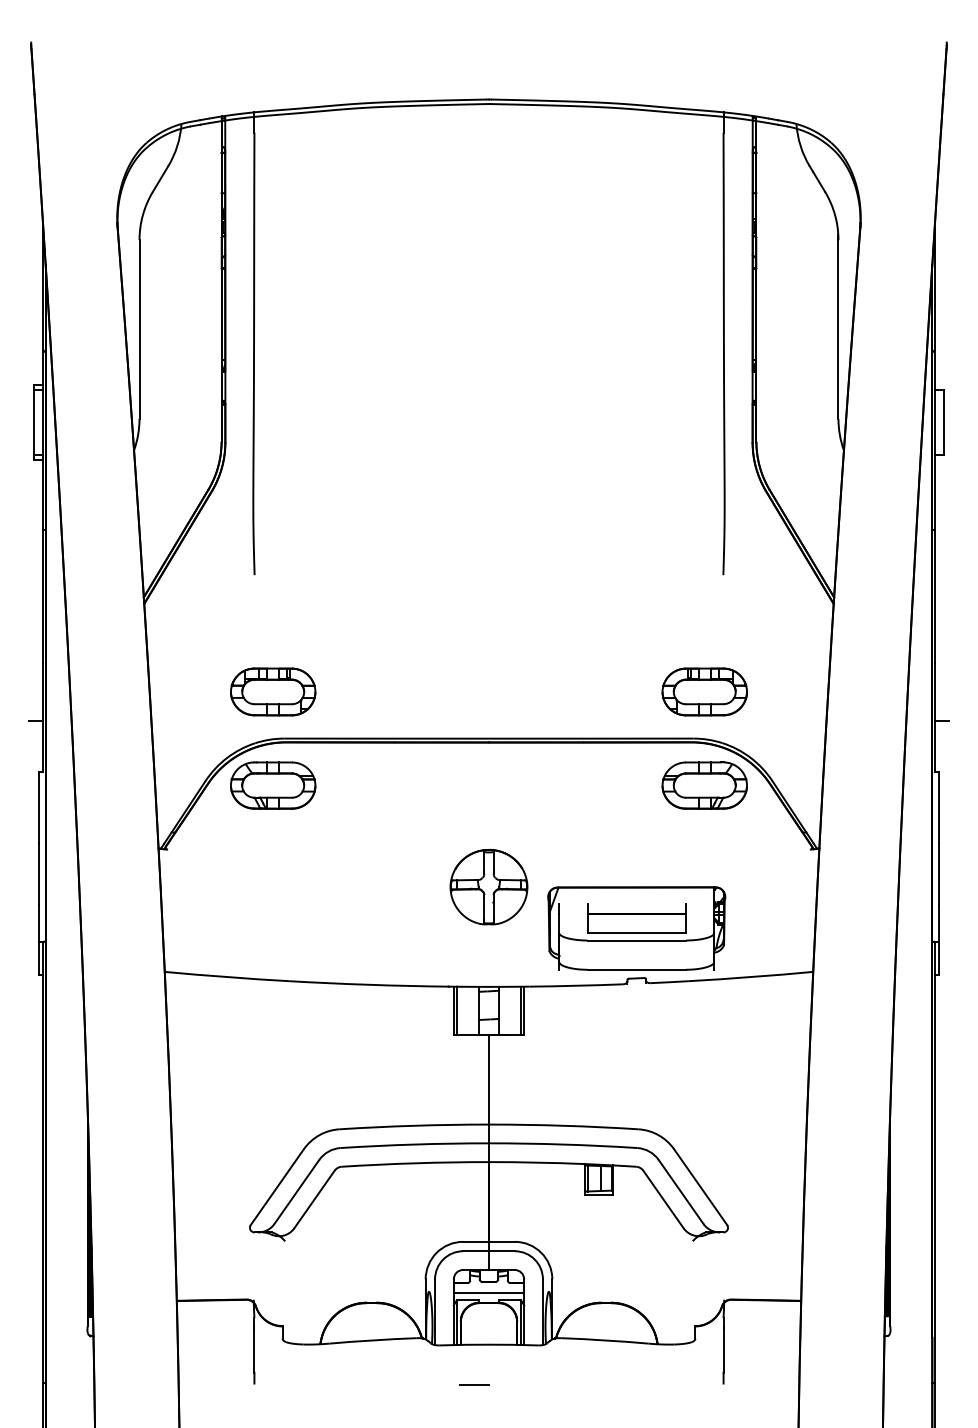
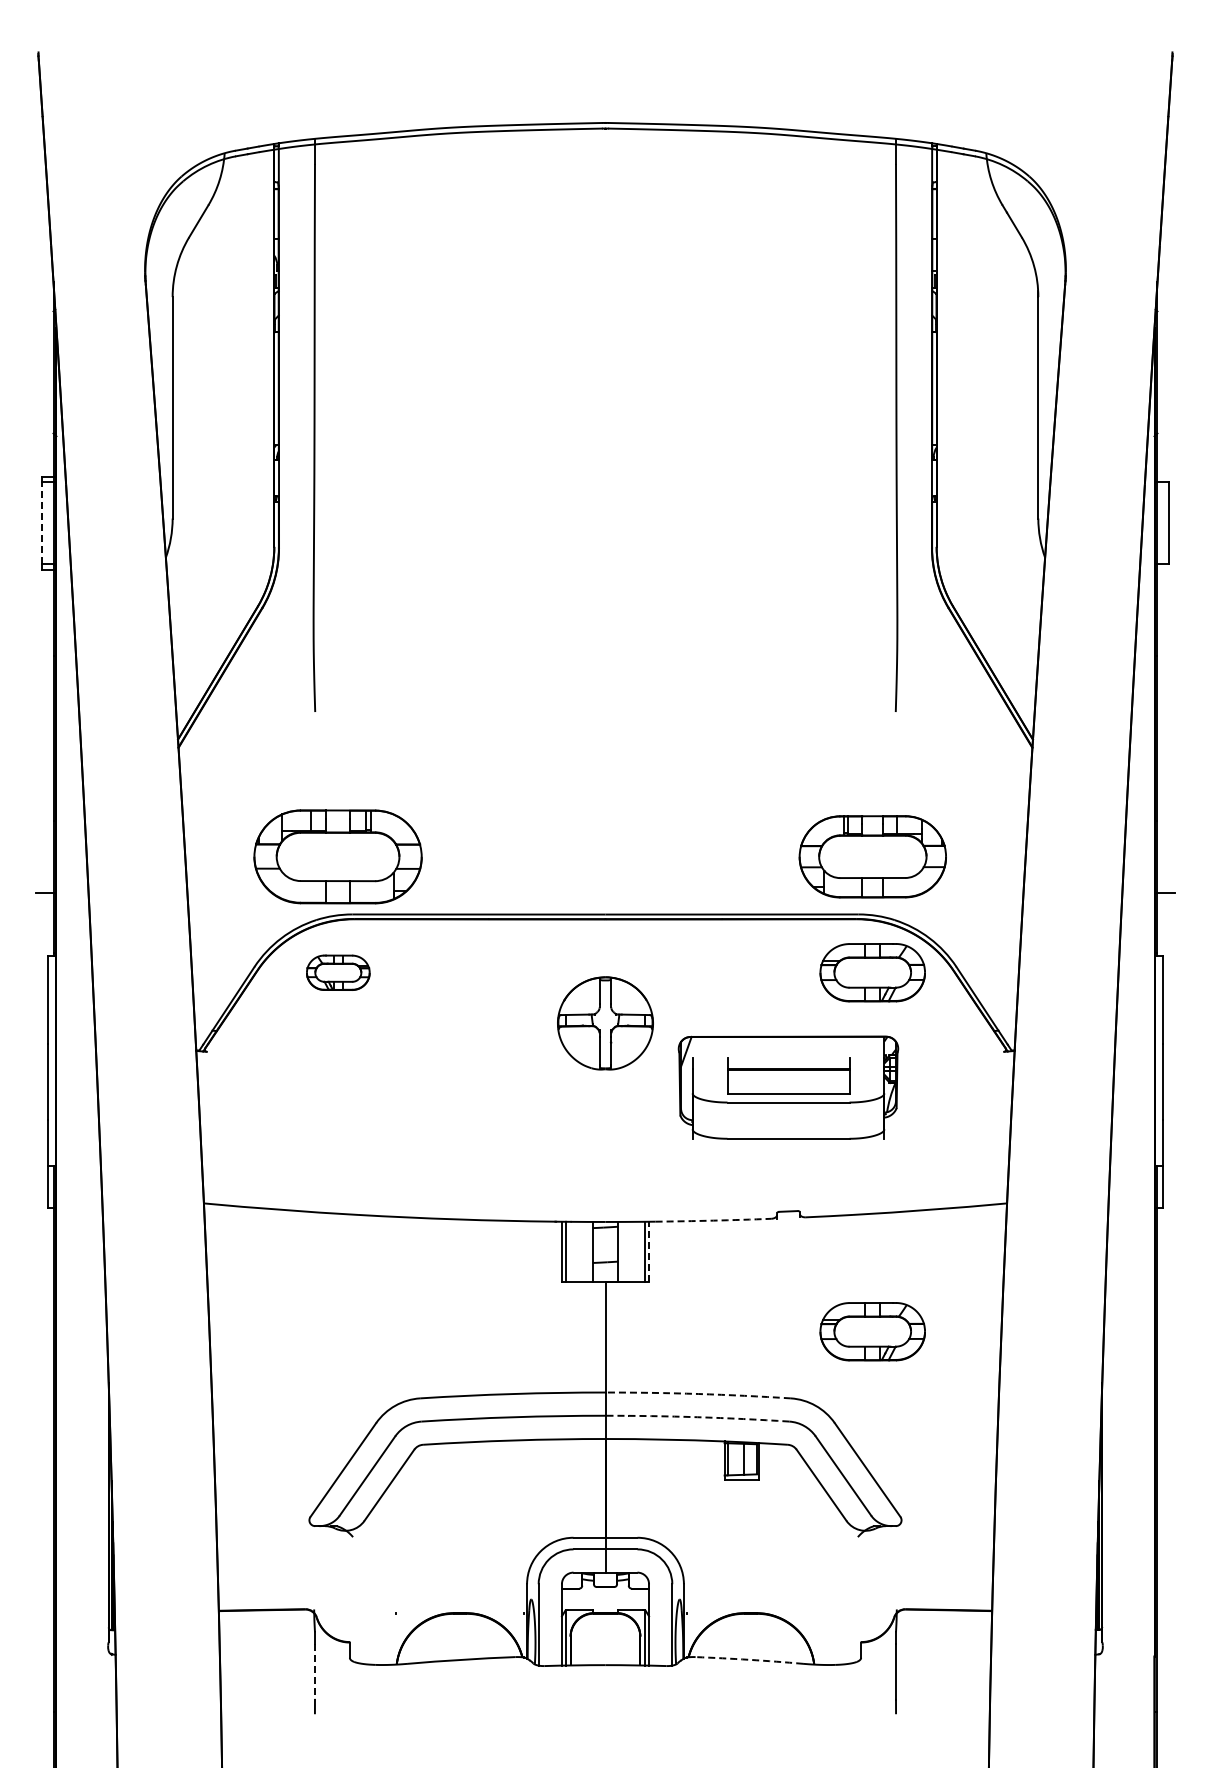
line: (33, 422) -> (41, 522), solid -> dashed
part: (273, 691) -> (338, 856), size x1.6
part: (704, 691) -> (872, 856), size x1.4
part: (273, 785) -> (338, 972), size x0.6
part: (489, 887) -> (605, 1023), moved
part: (636, 928) -> (788, 1087), moved
arc: (576, 985) -> (713, 1220), solid -> dashed
line: (524, 1011) -> (649, 1252), solid -> dashed
part: (704, 1075) -> (872, 1331), added
arc: (564, 1125) -> (698, 1393), solid -> dashed
arc: (563, 1144) -> (697, 1417), solid -> dashed
line: (489, 1293) -> (605, 1601), removed
arc: (605, 1340) -> (749, 1659), solid -> dashed
line: (254, 1350) -> (314, 1672), solid -> dashed
line: (474, 1384) -> (587, 1714), removed

